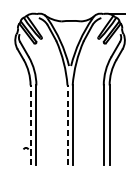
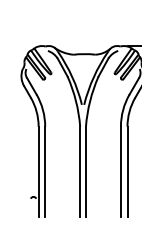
line: (30, 125) -> (38, 171), dashed -> solid
line: (67, 125) -> (80, 171), dashed -> solid

